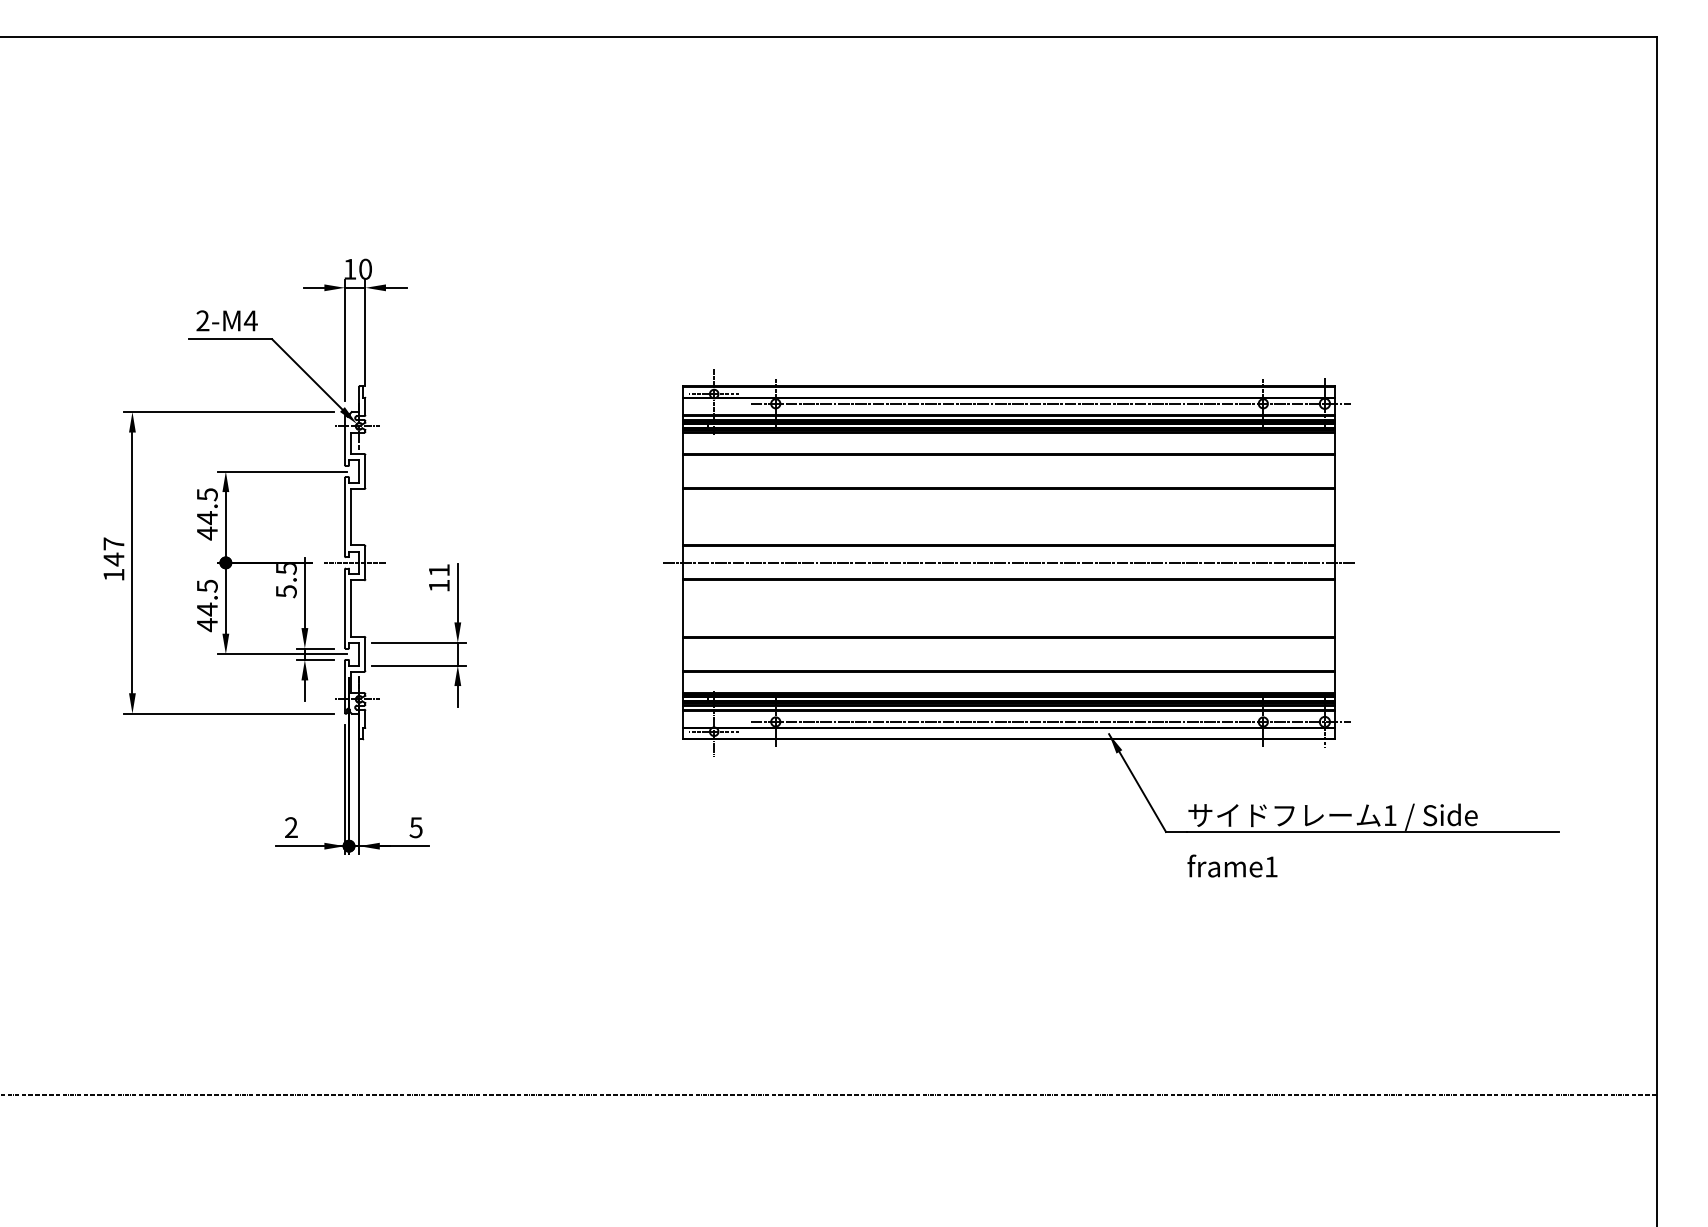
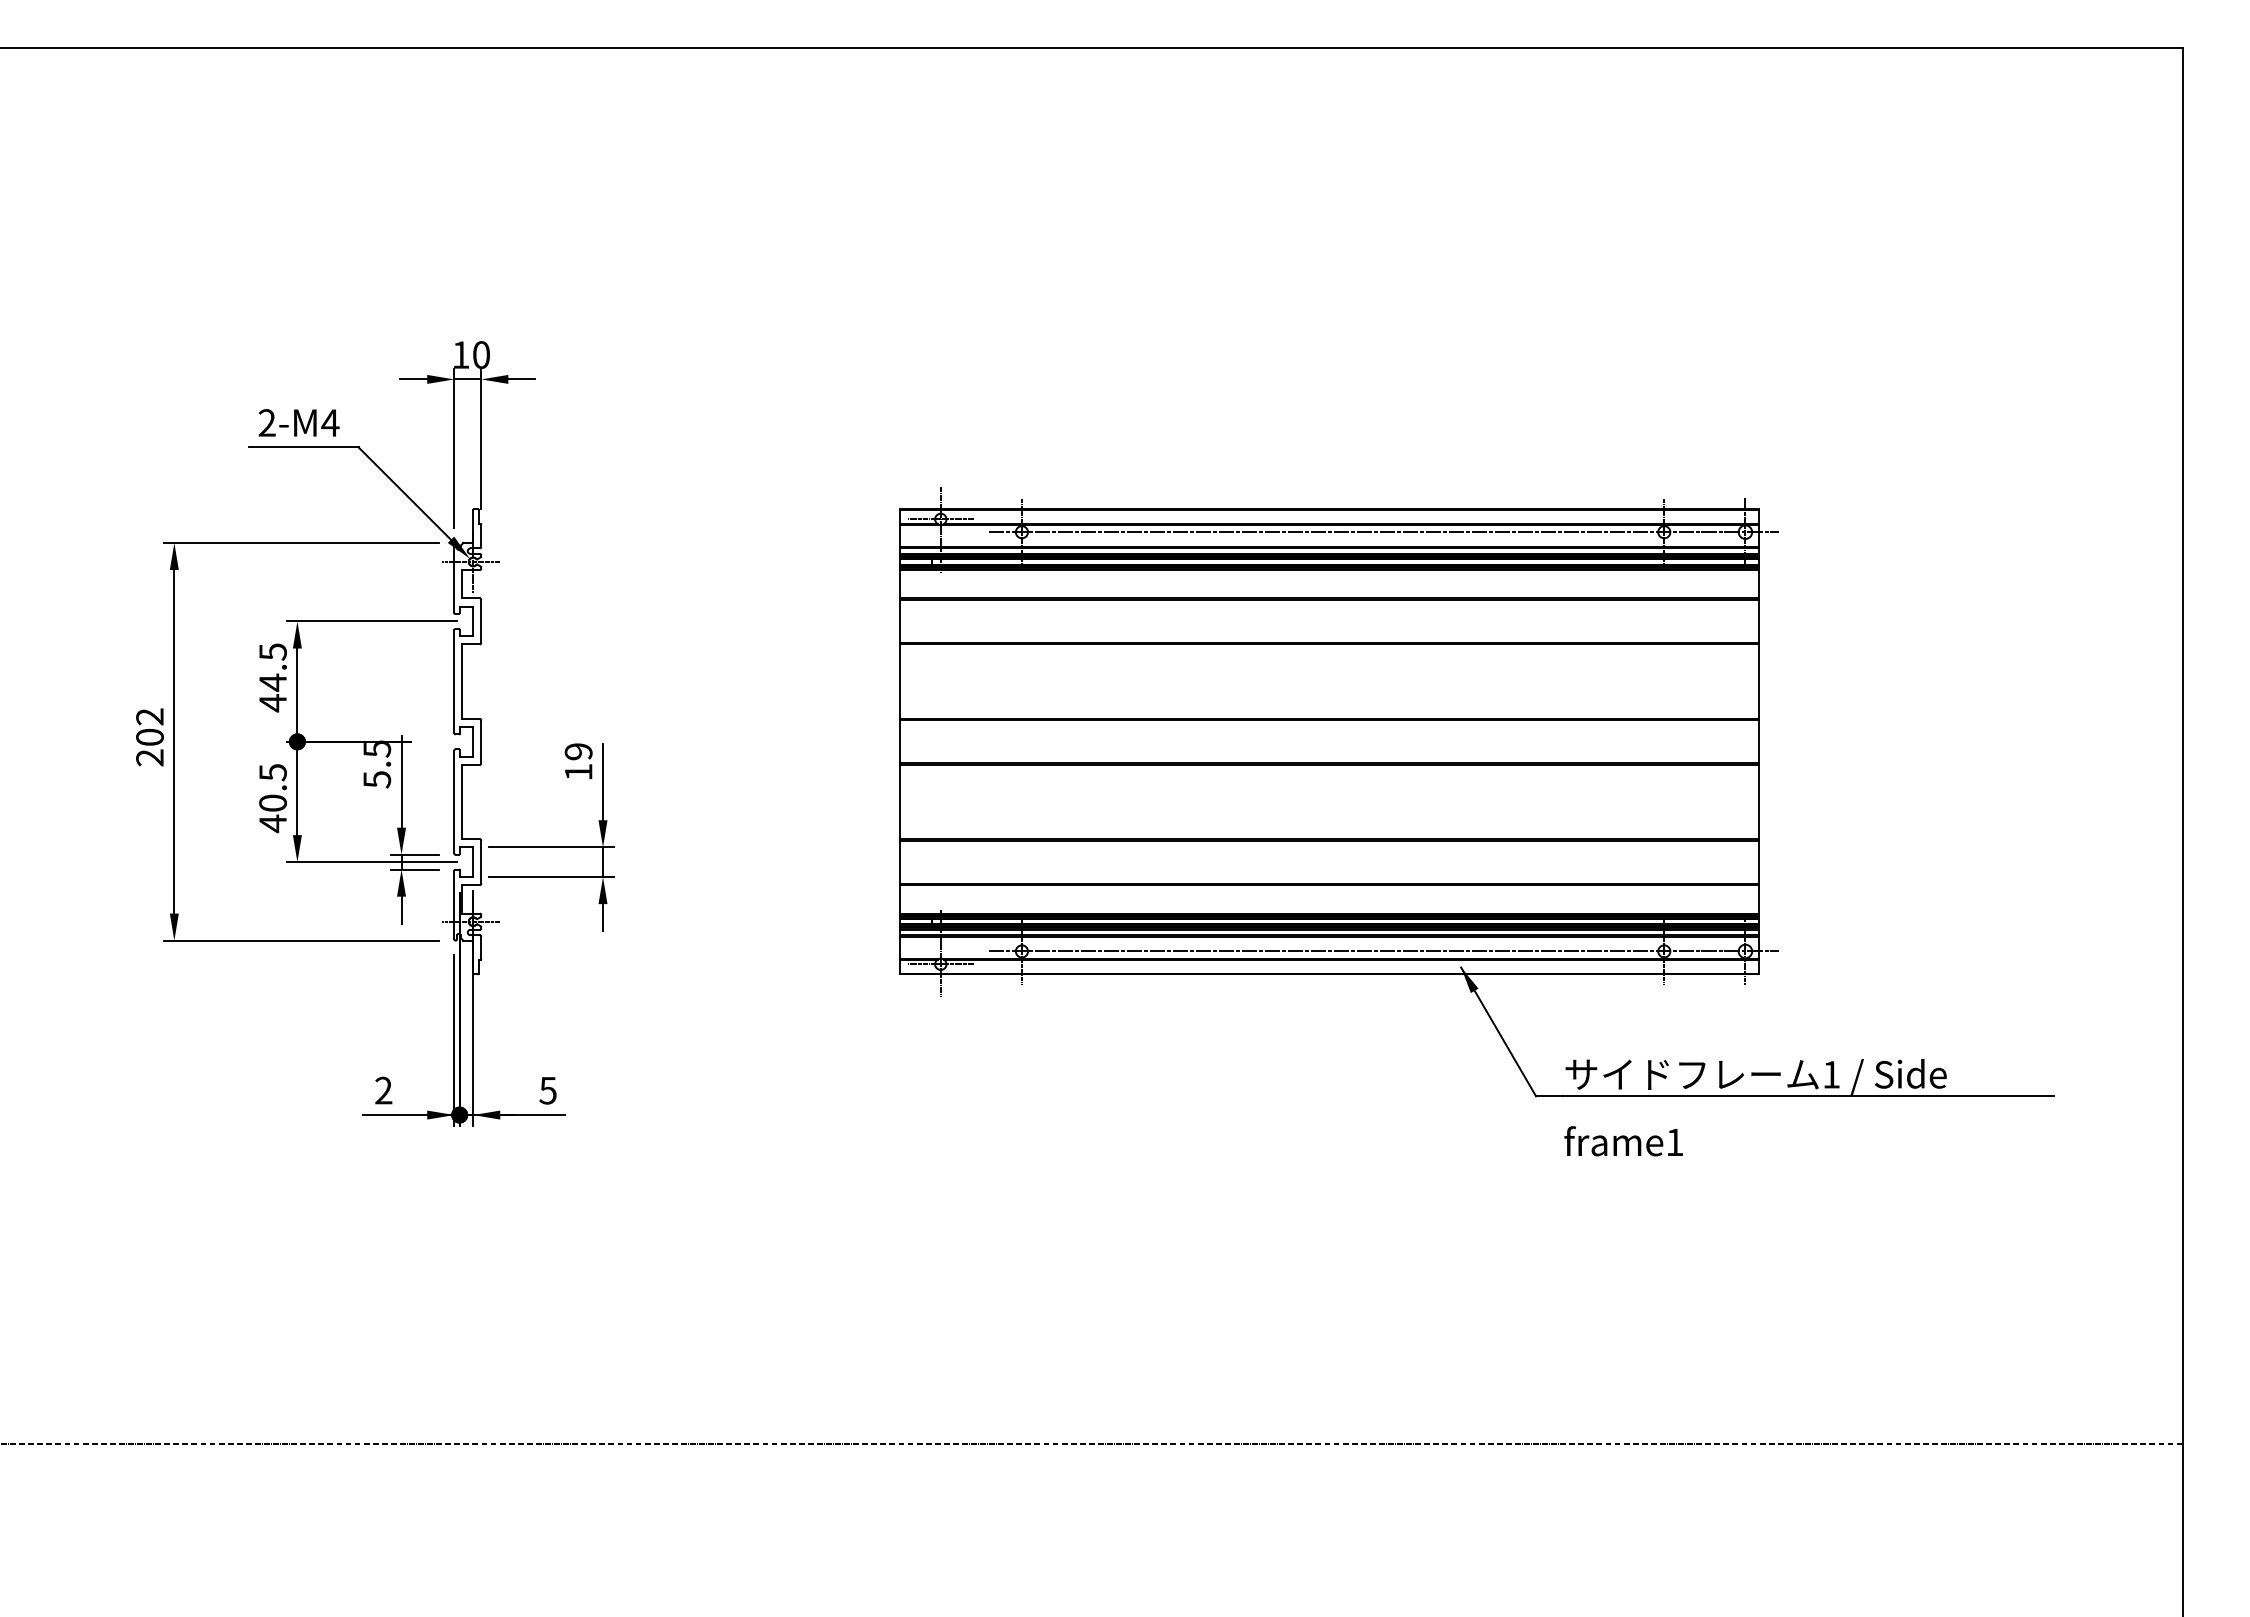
text: (113, 559) -> (149, 737), 147 -> 202
line: (354, 562) -> (467, 741), removed
line: (1009, 562) -> (1329, 741), removed
text: (439, 570) -> (578, 751), 11 -> 19
text: (206, 609) -> (272, 803), 44.5 -> 40.5

